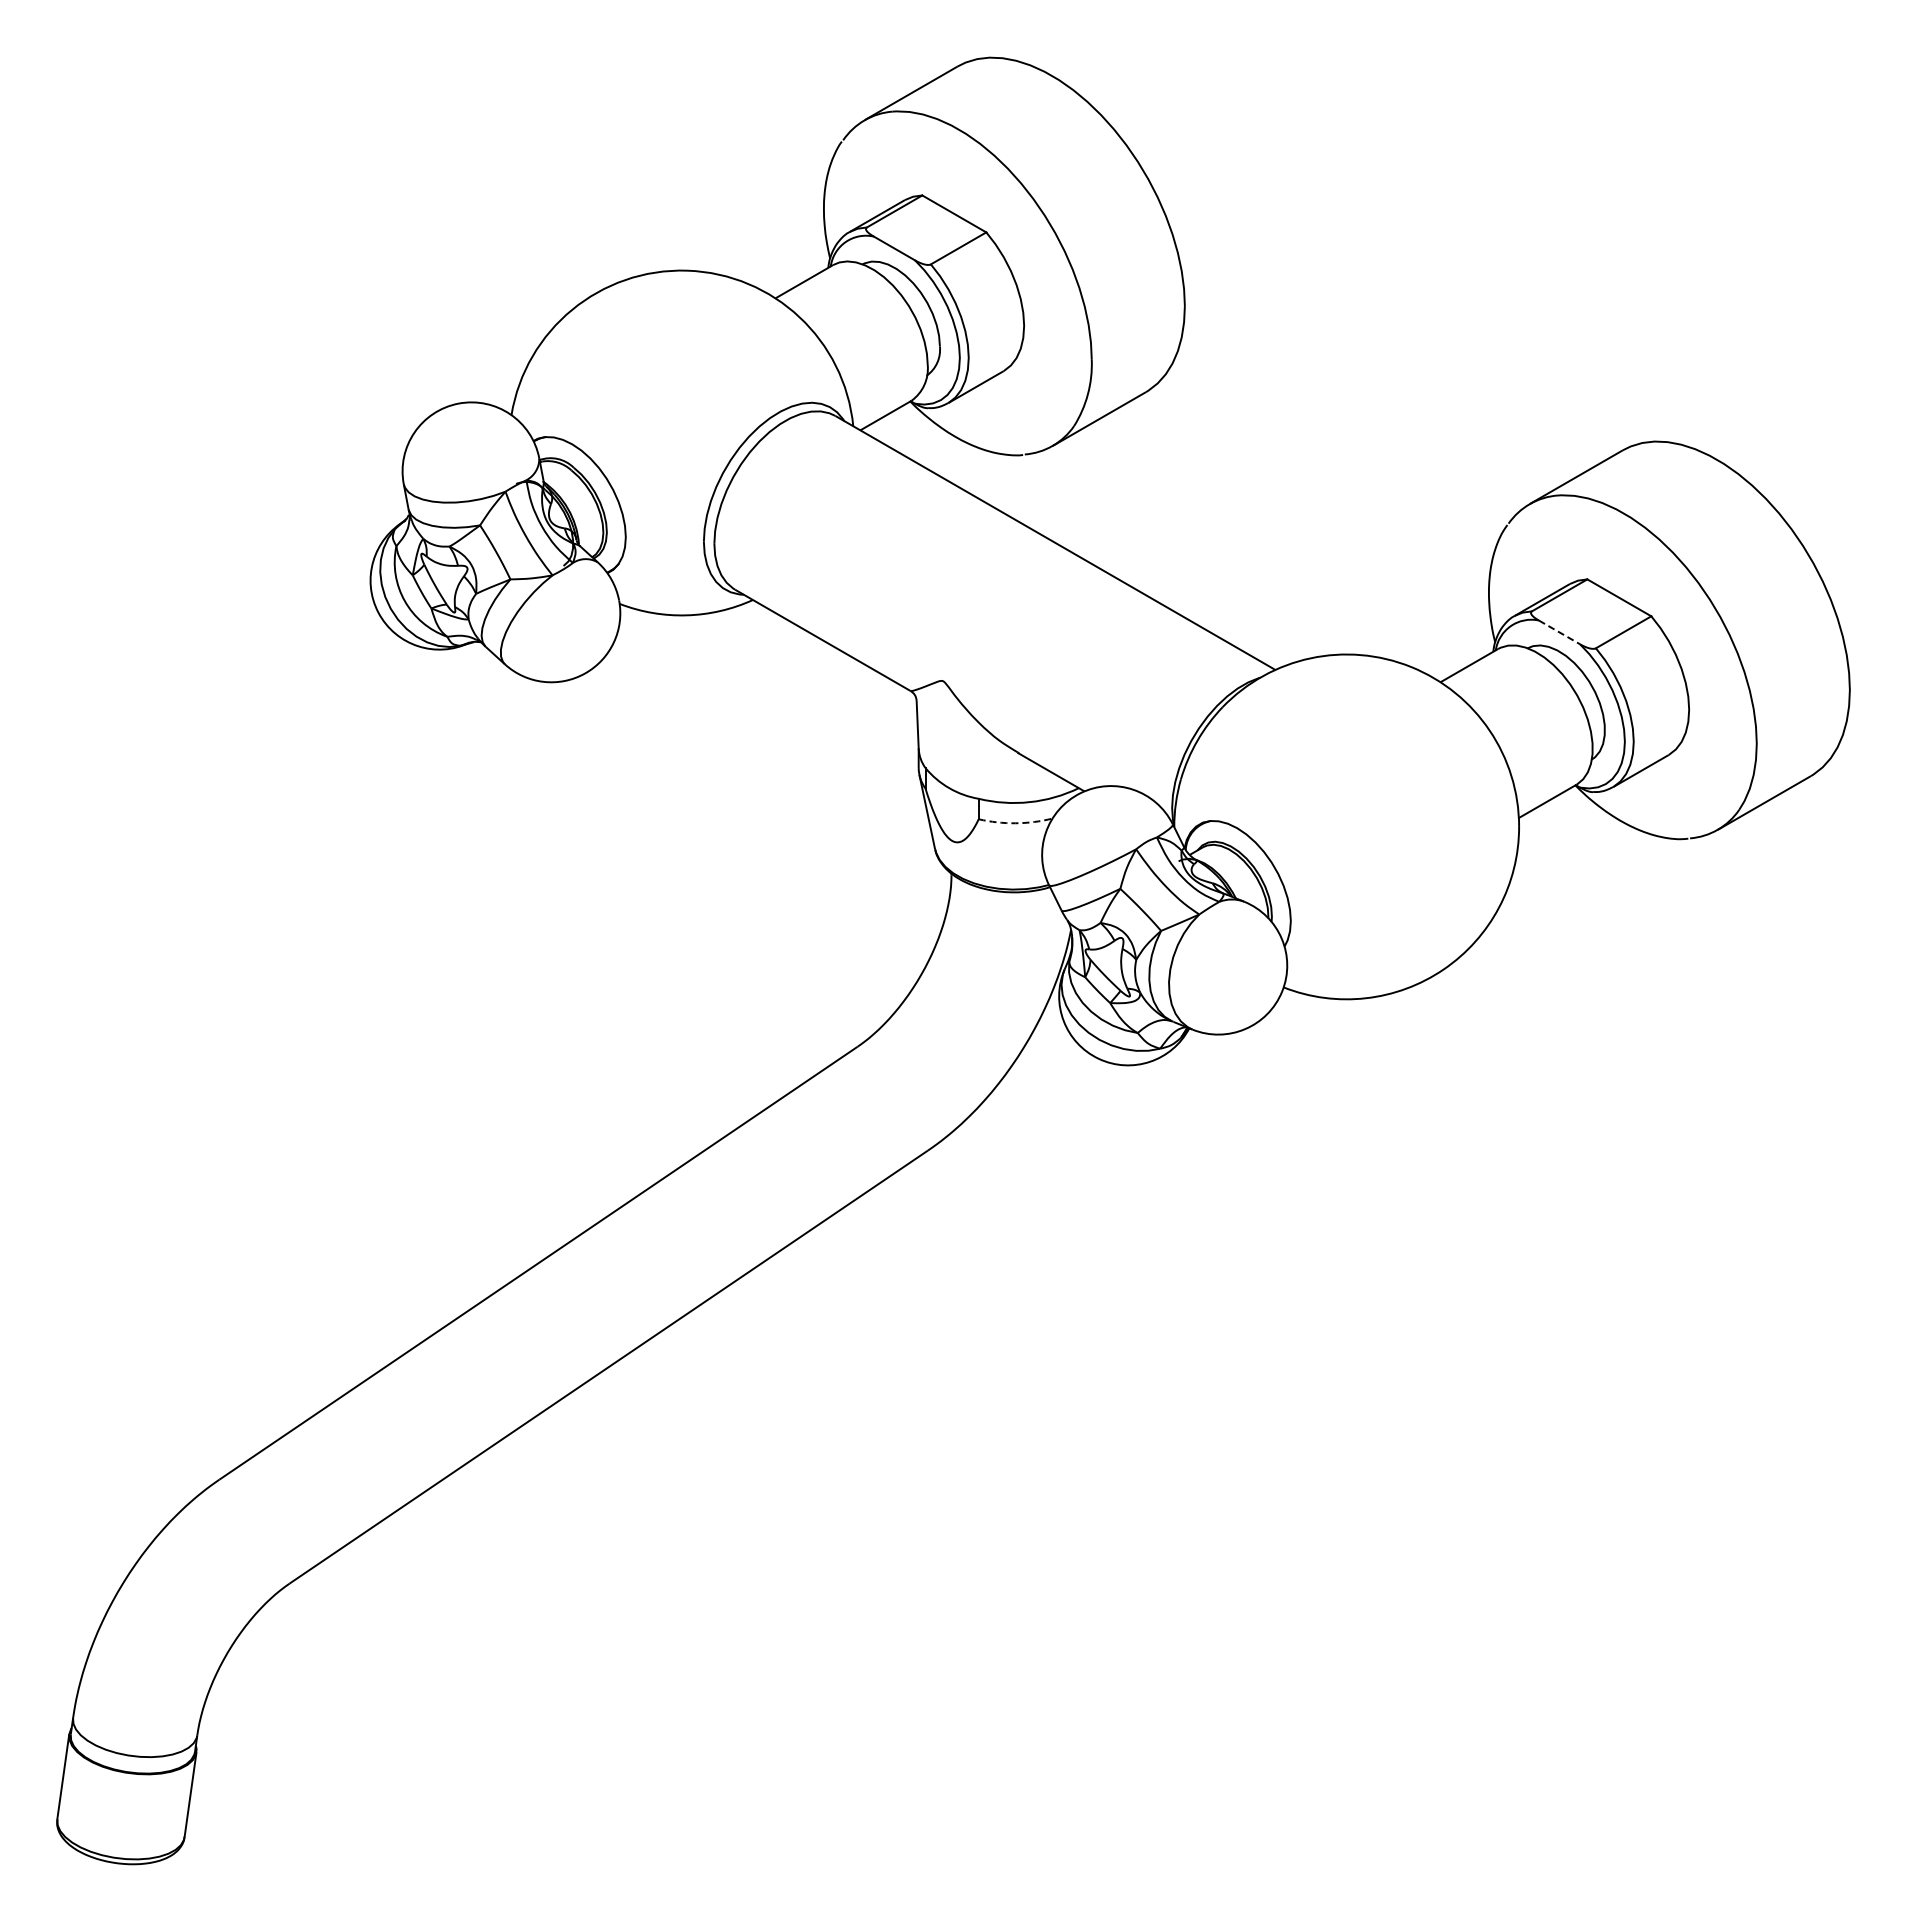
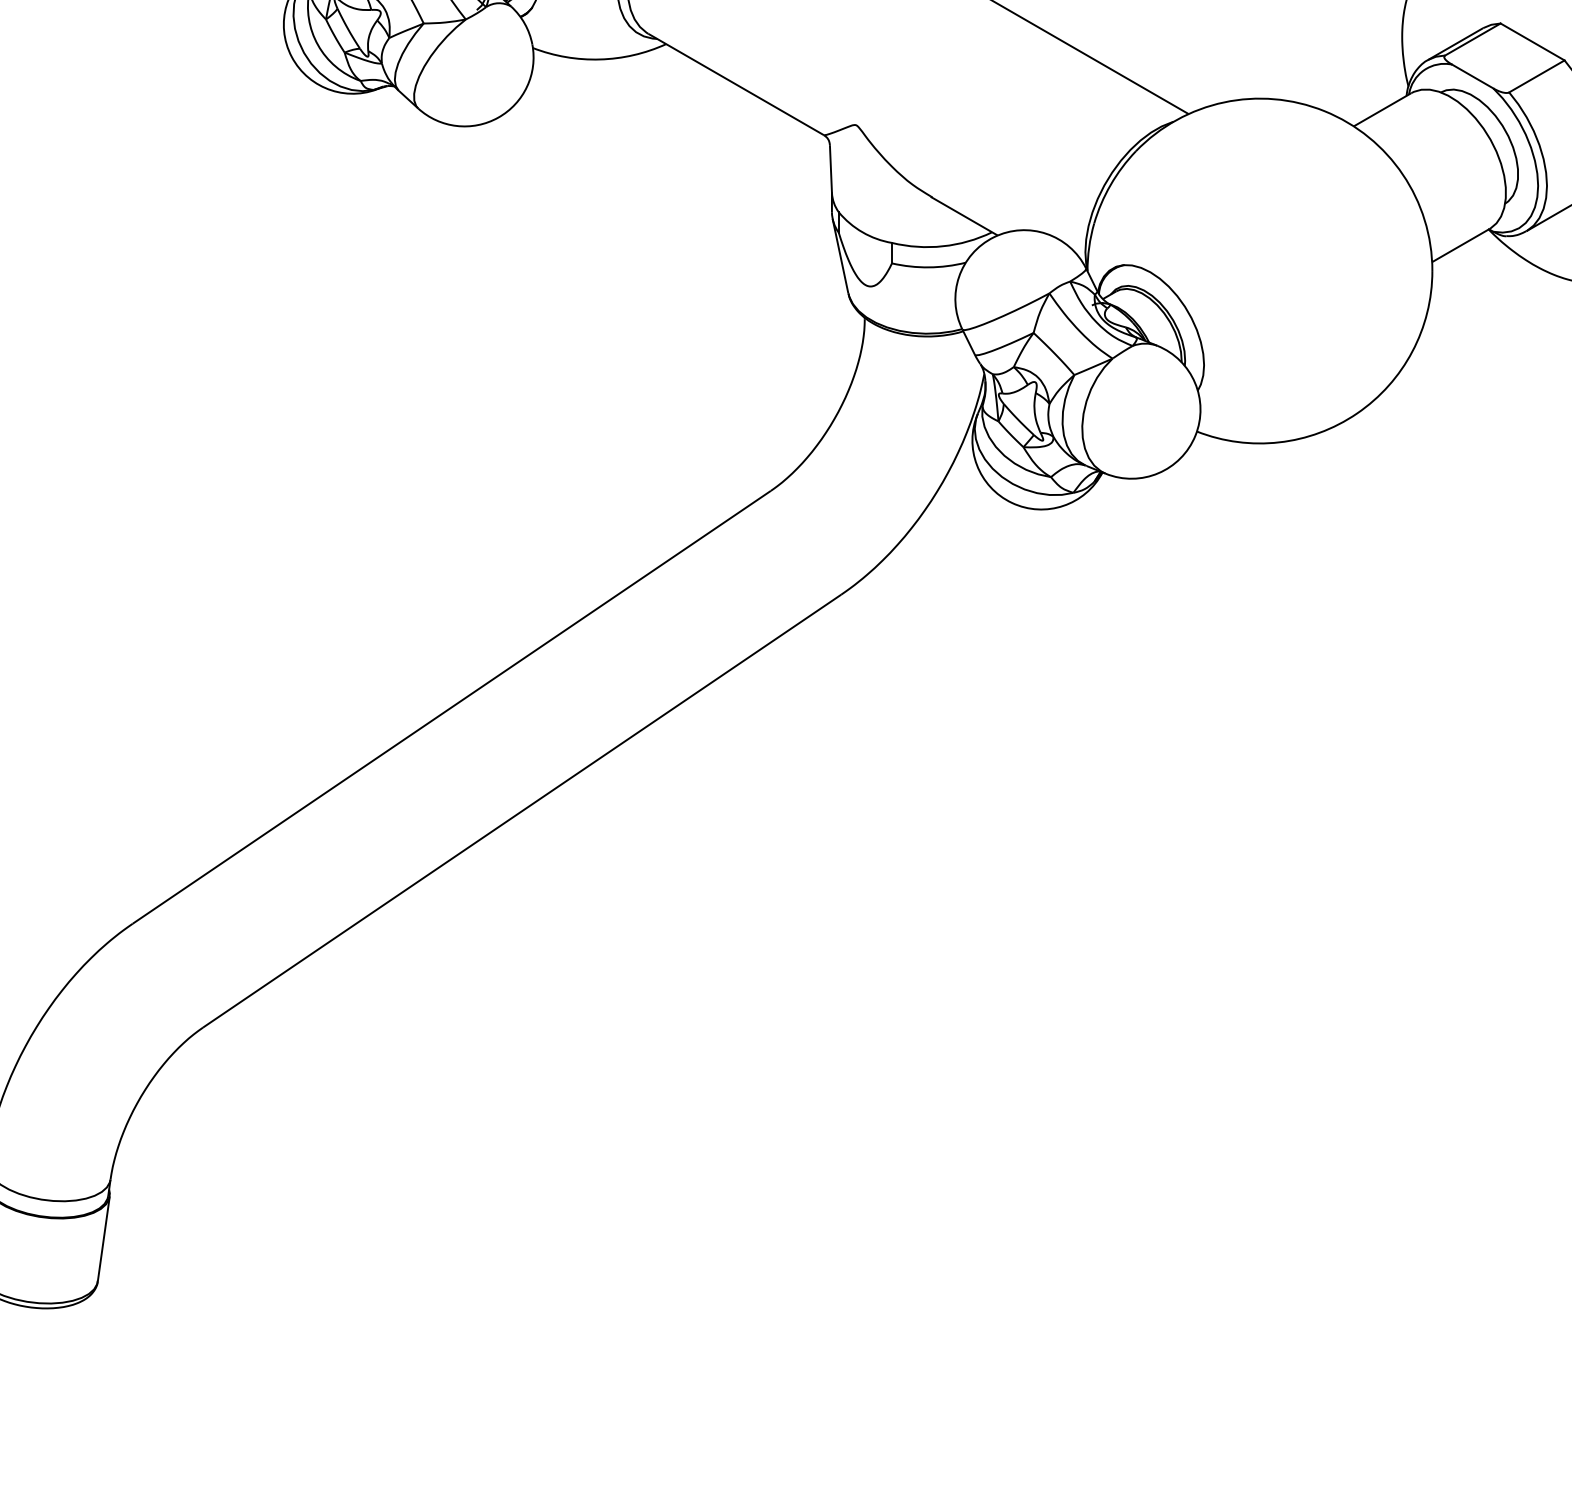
line: (1559, 632) -> (1472, 76), dashed -> solid
arc: (1015, 823) -> (928, 267), dashed -> solid

